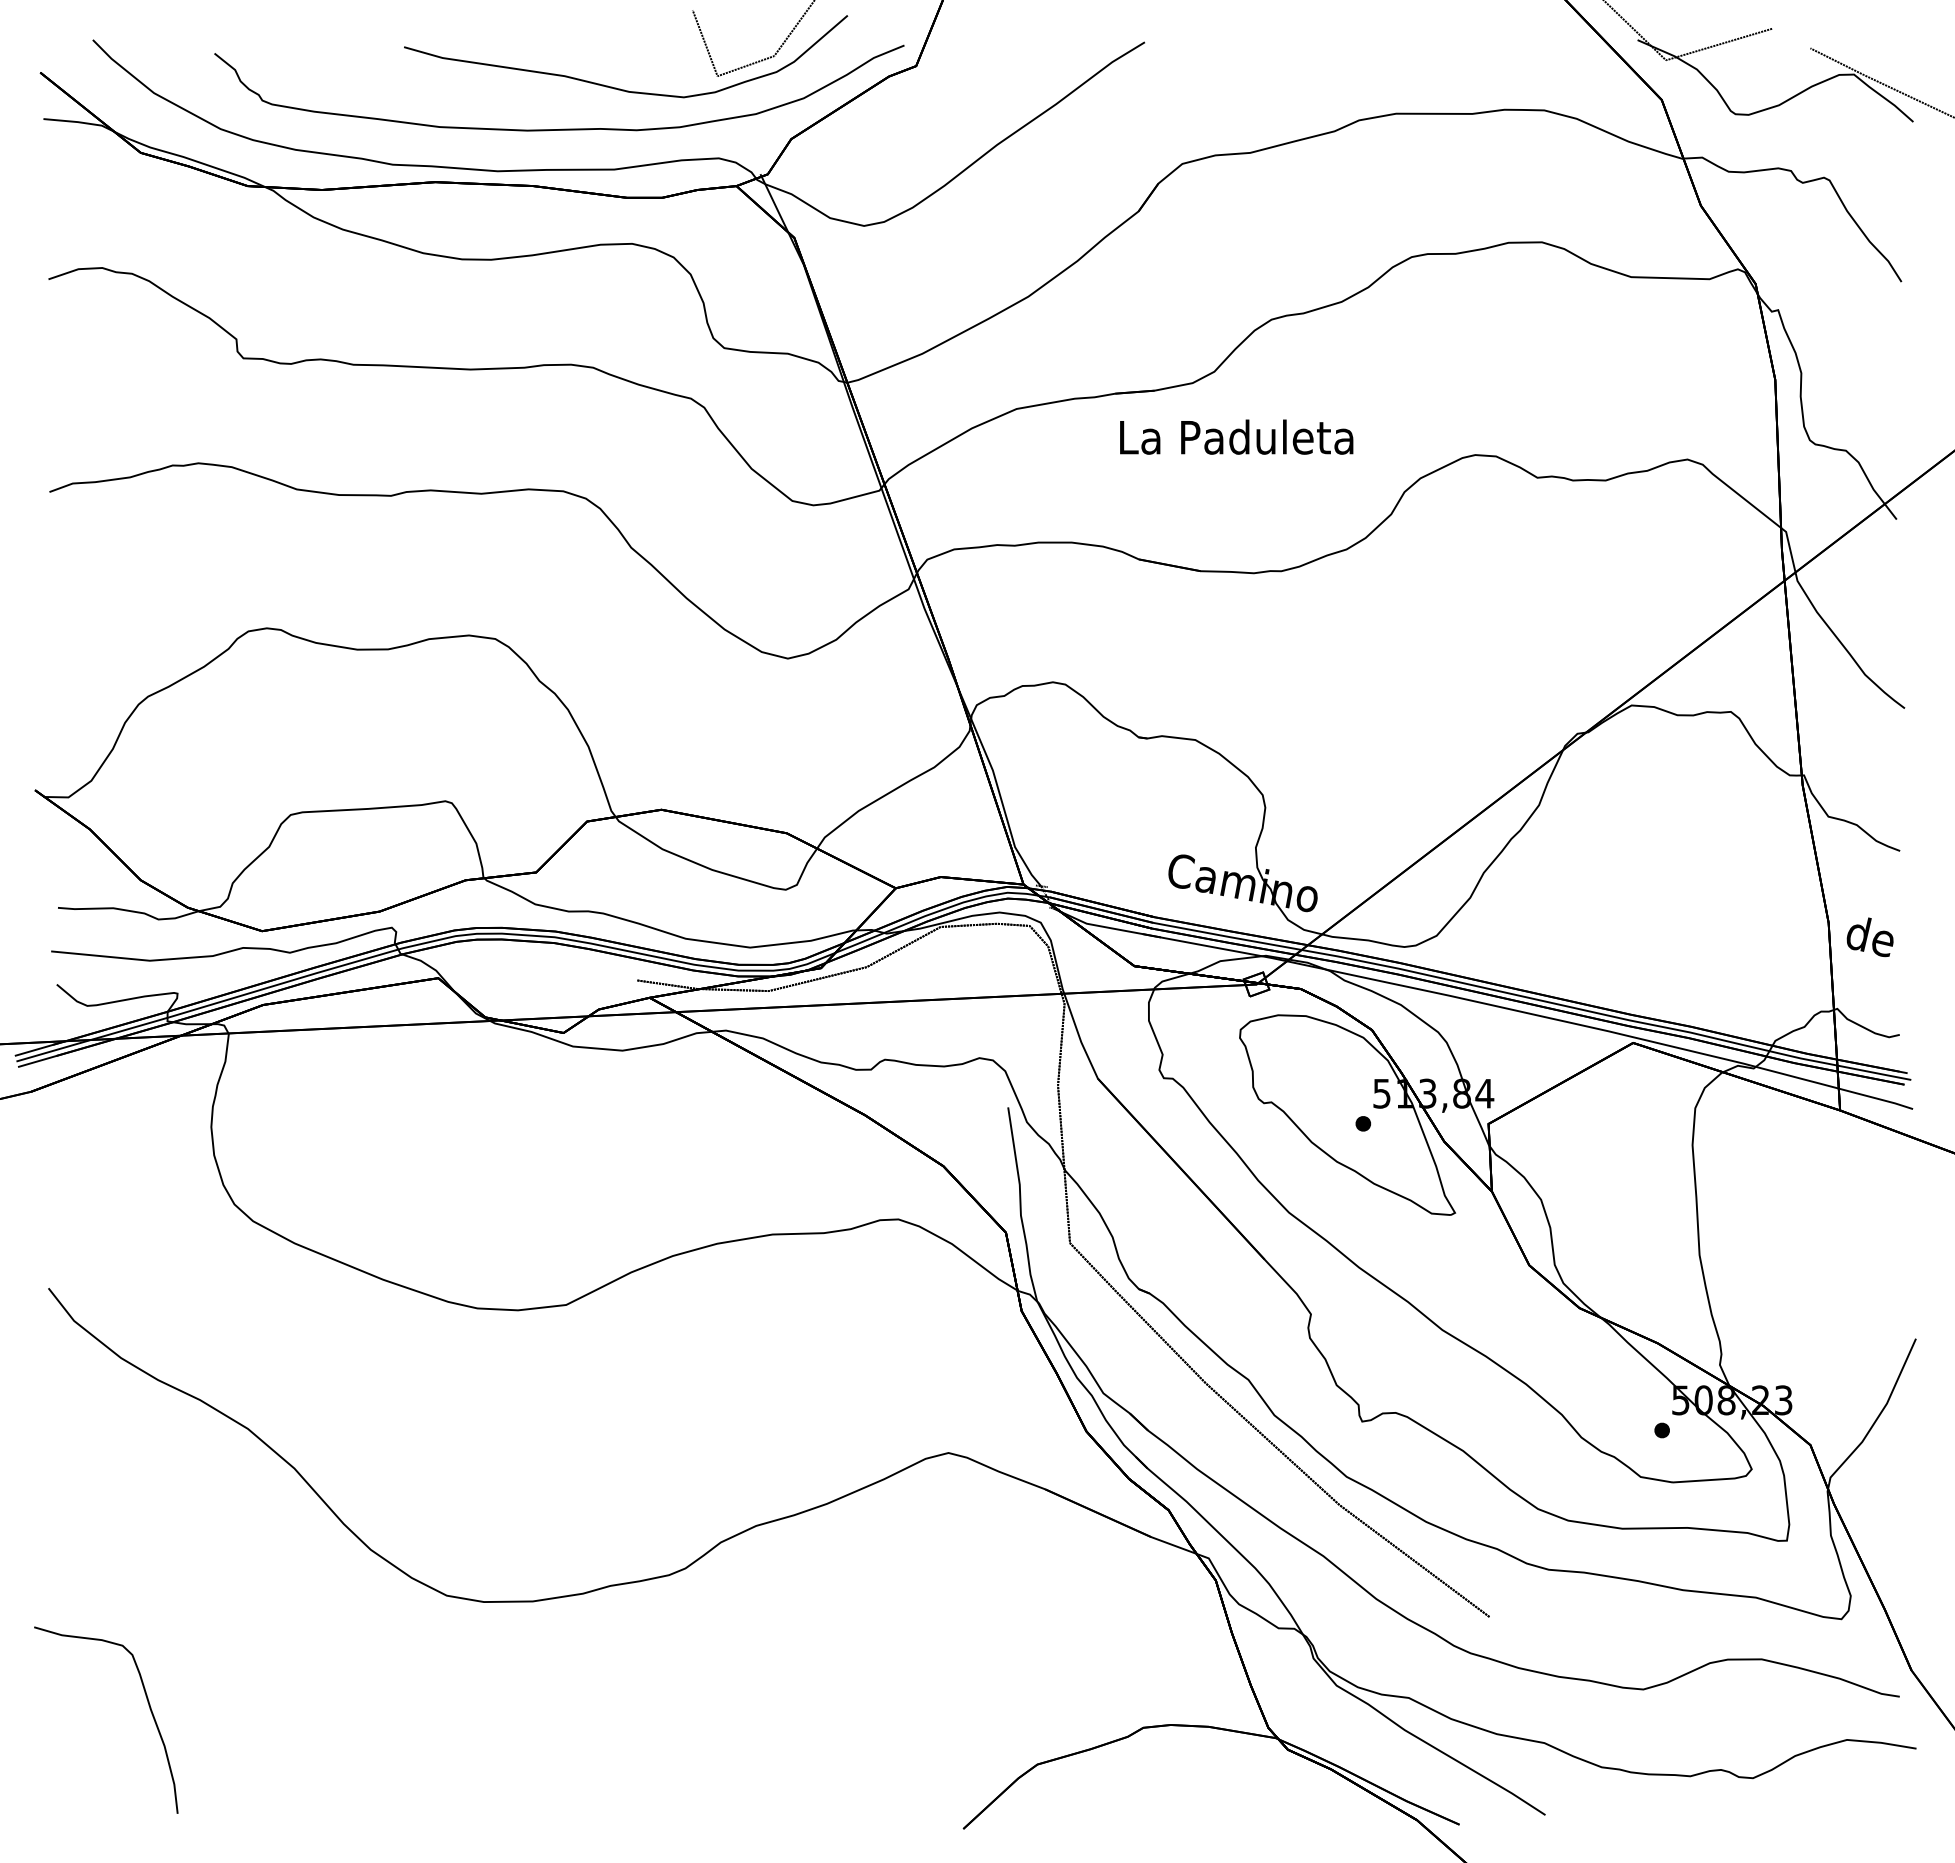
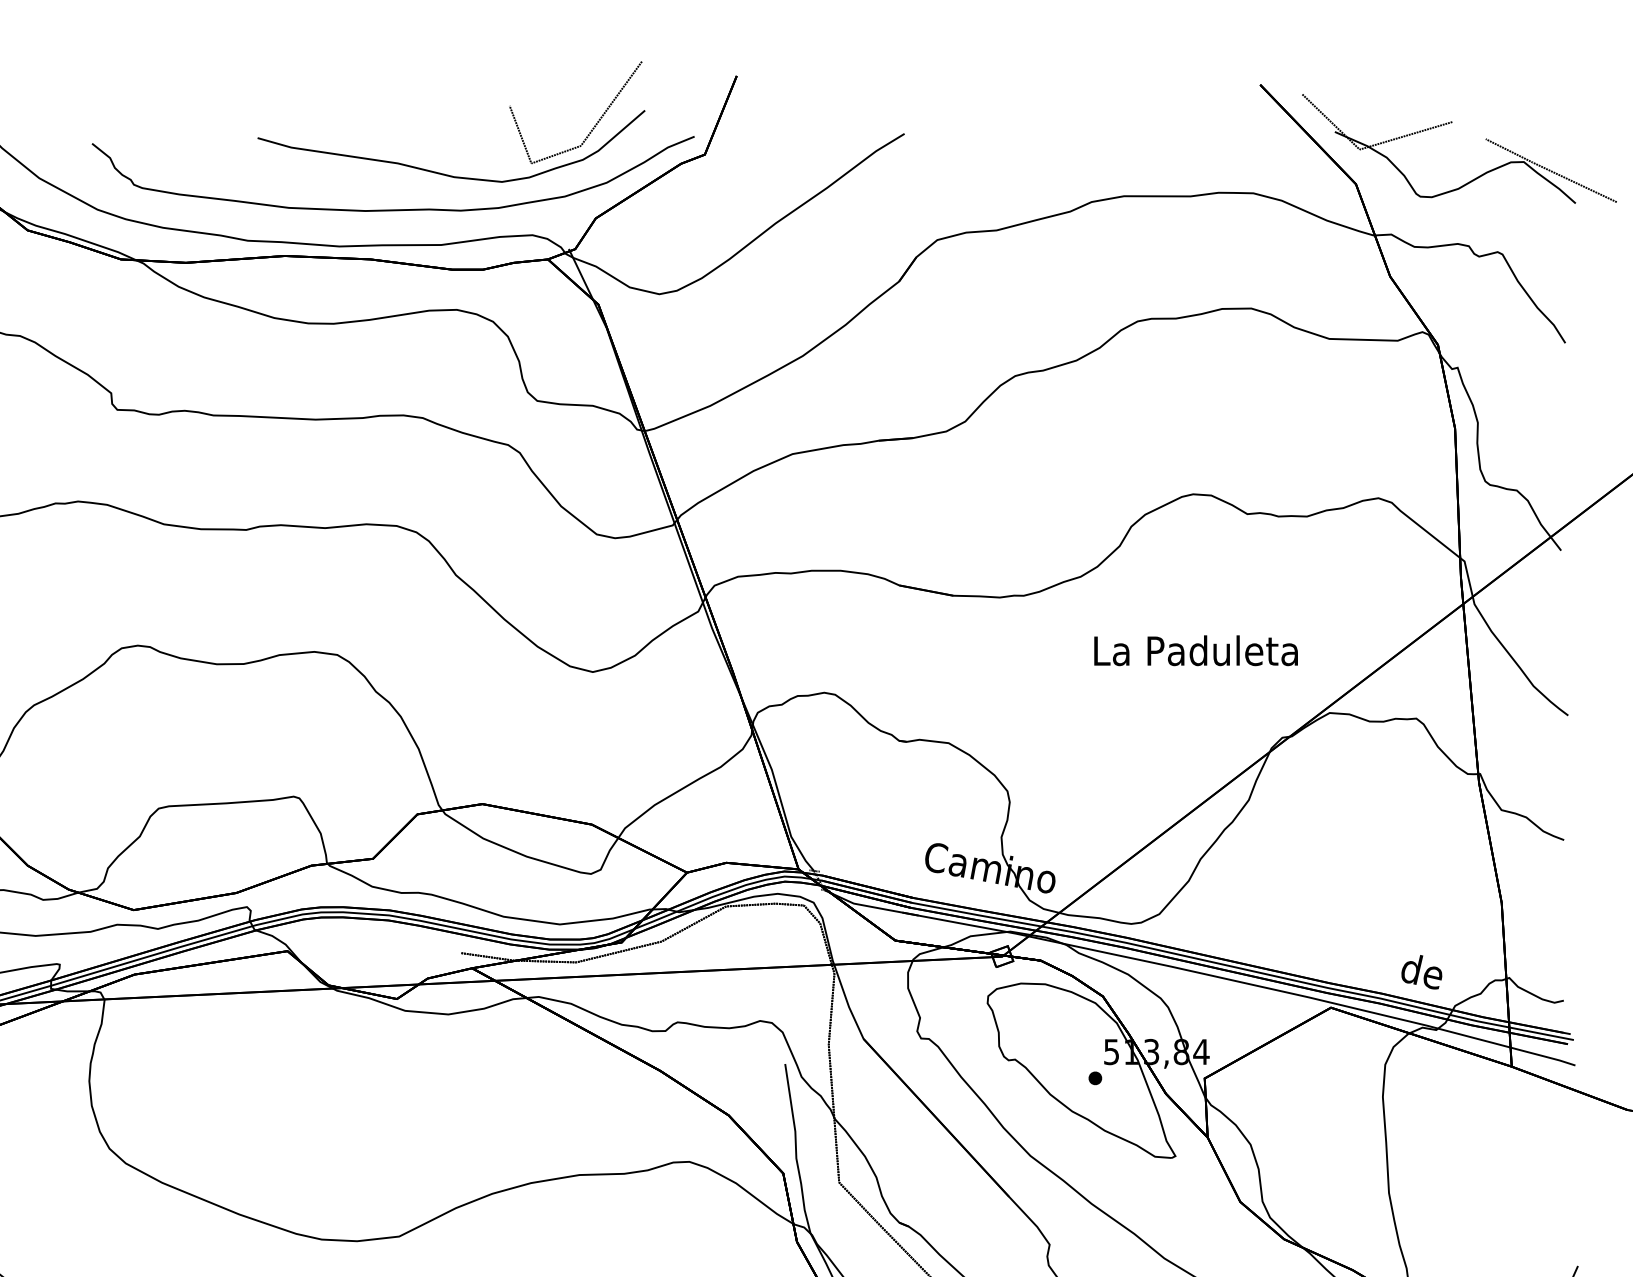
text: (1236, 436) -> (1195, 650), moved
text: (1869, 937) -> (1421, 972), moved

